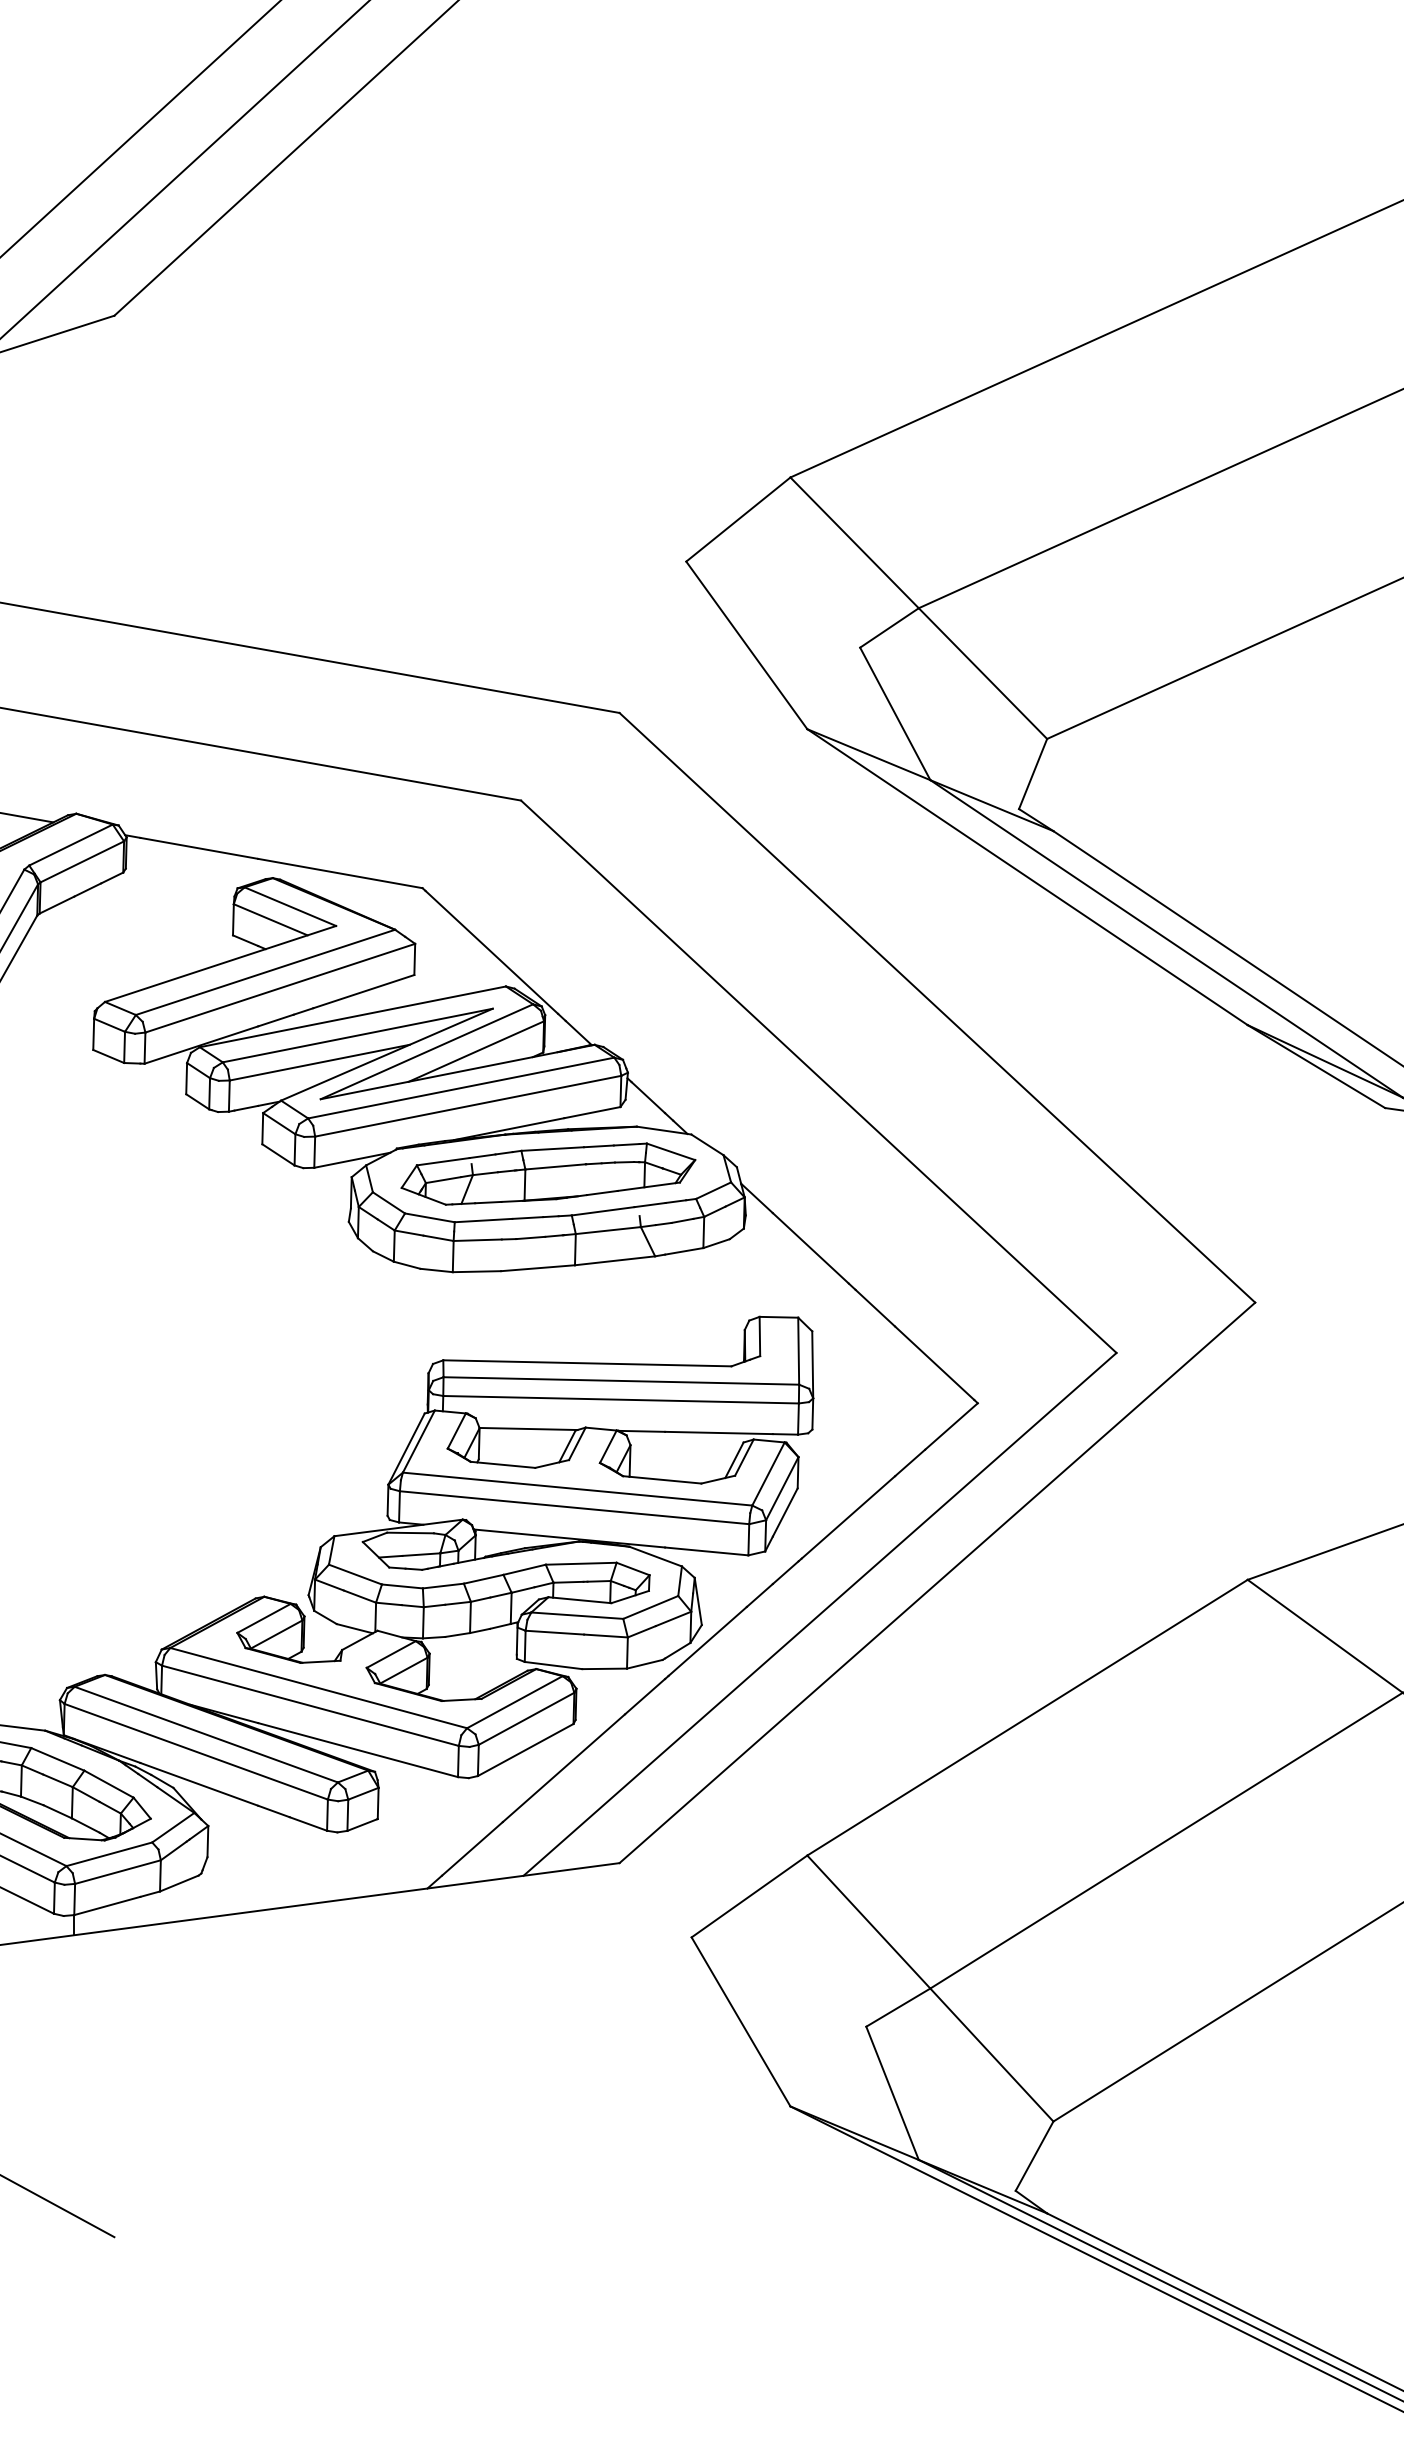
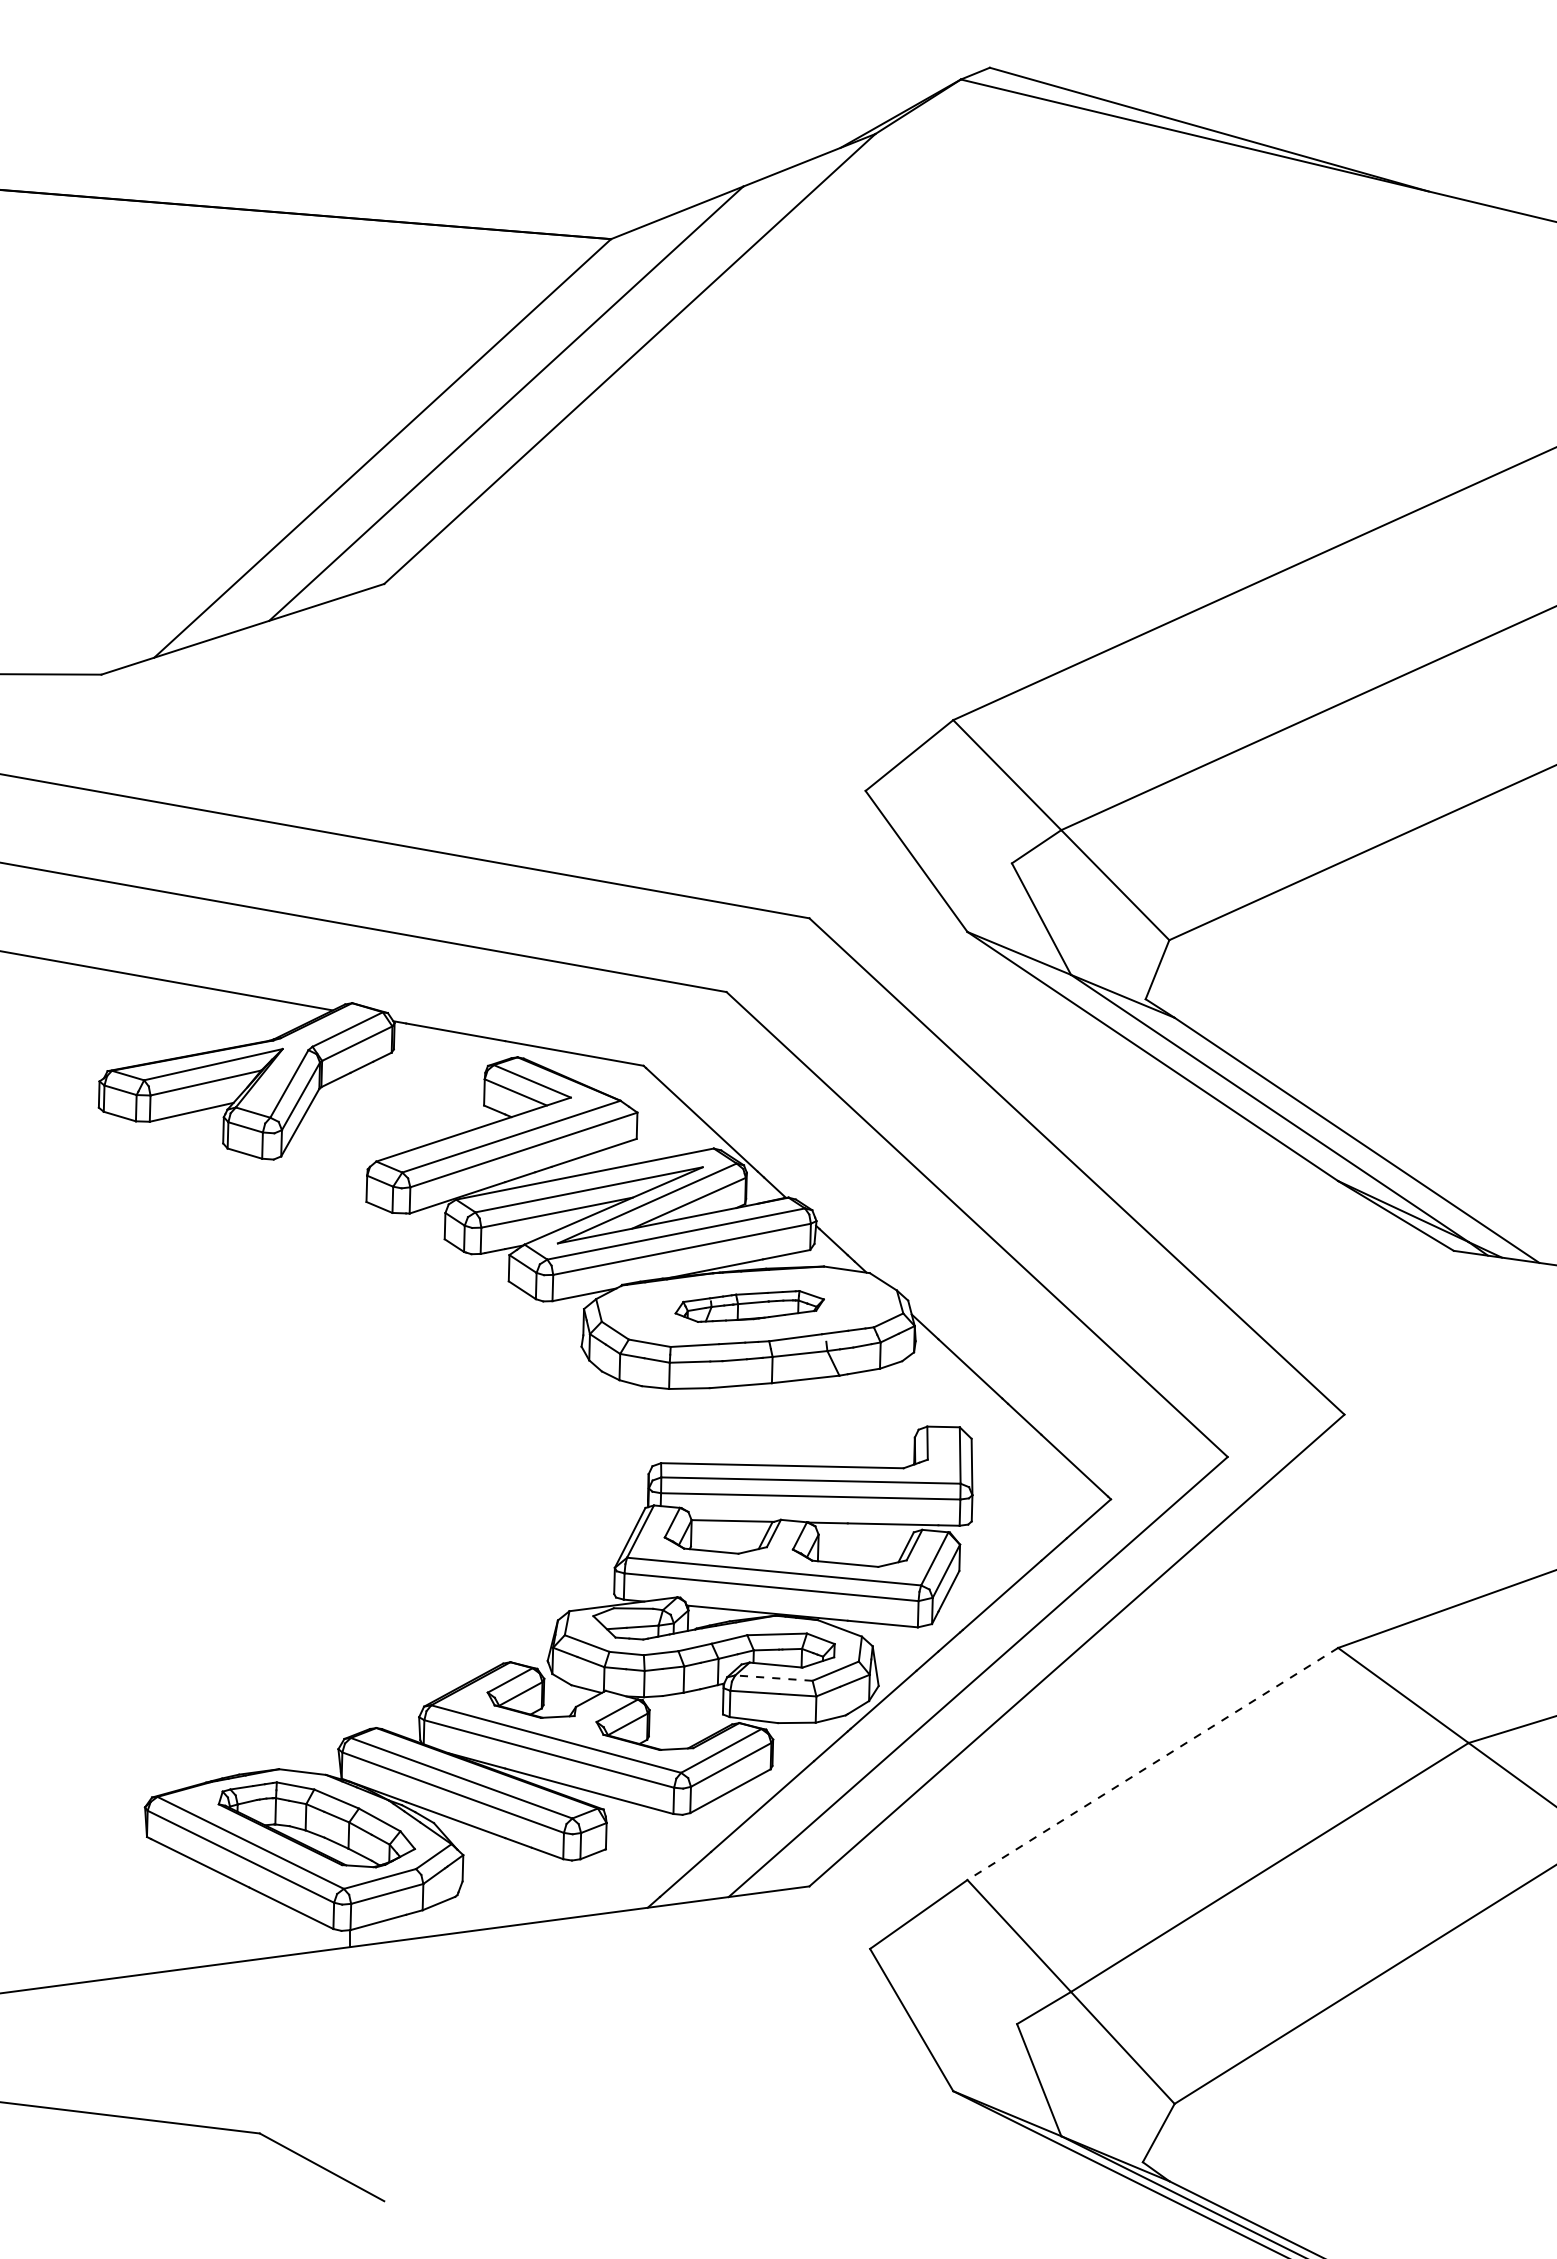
part: (548, 1174) -> (749, 1306), size x0.6
line: (576, 1616) -> (773, 1678), solid -> dashed
line: (1027, 1717) -> (1152, 1763), solid -> dashed

